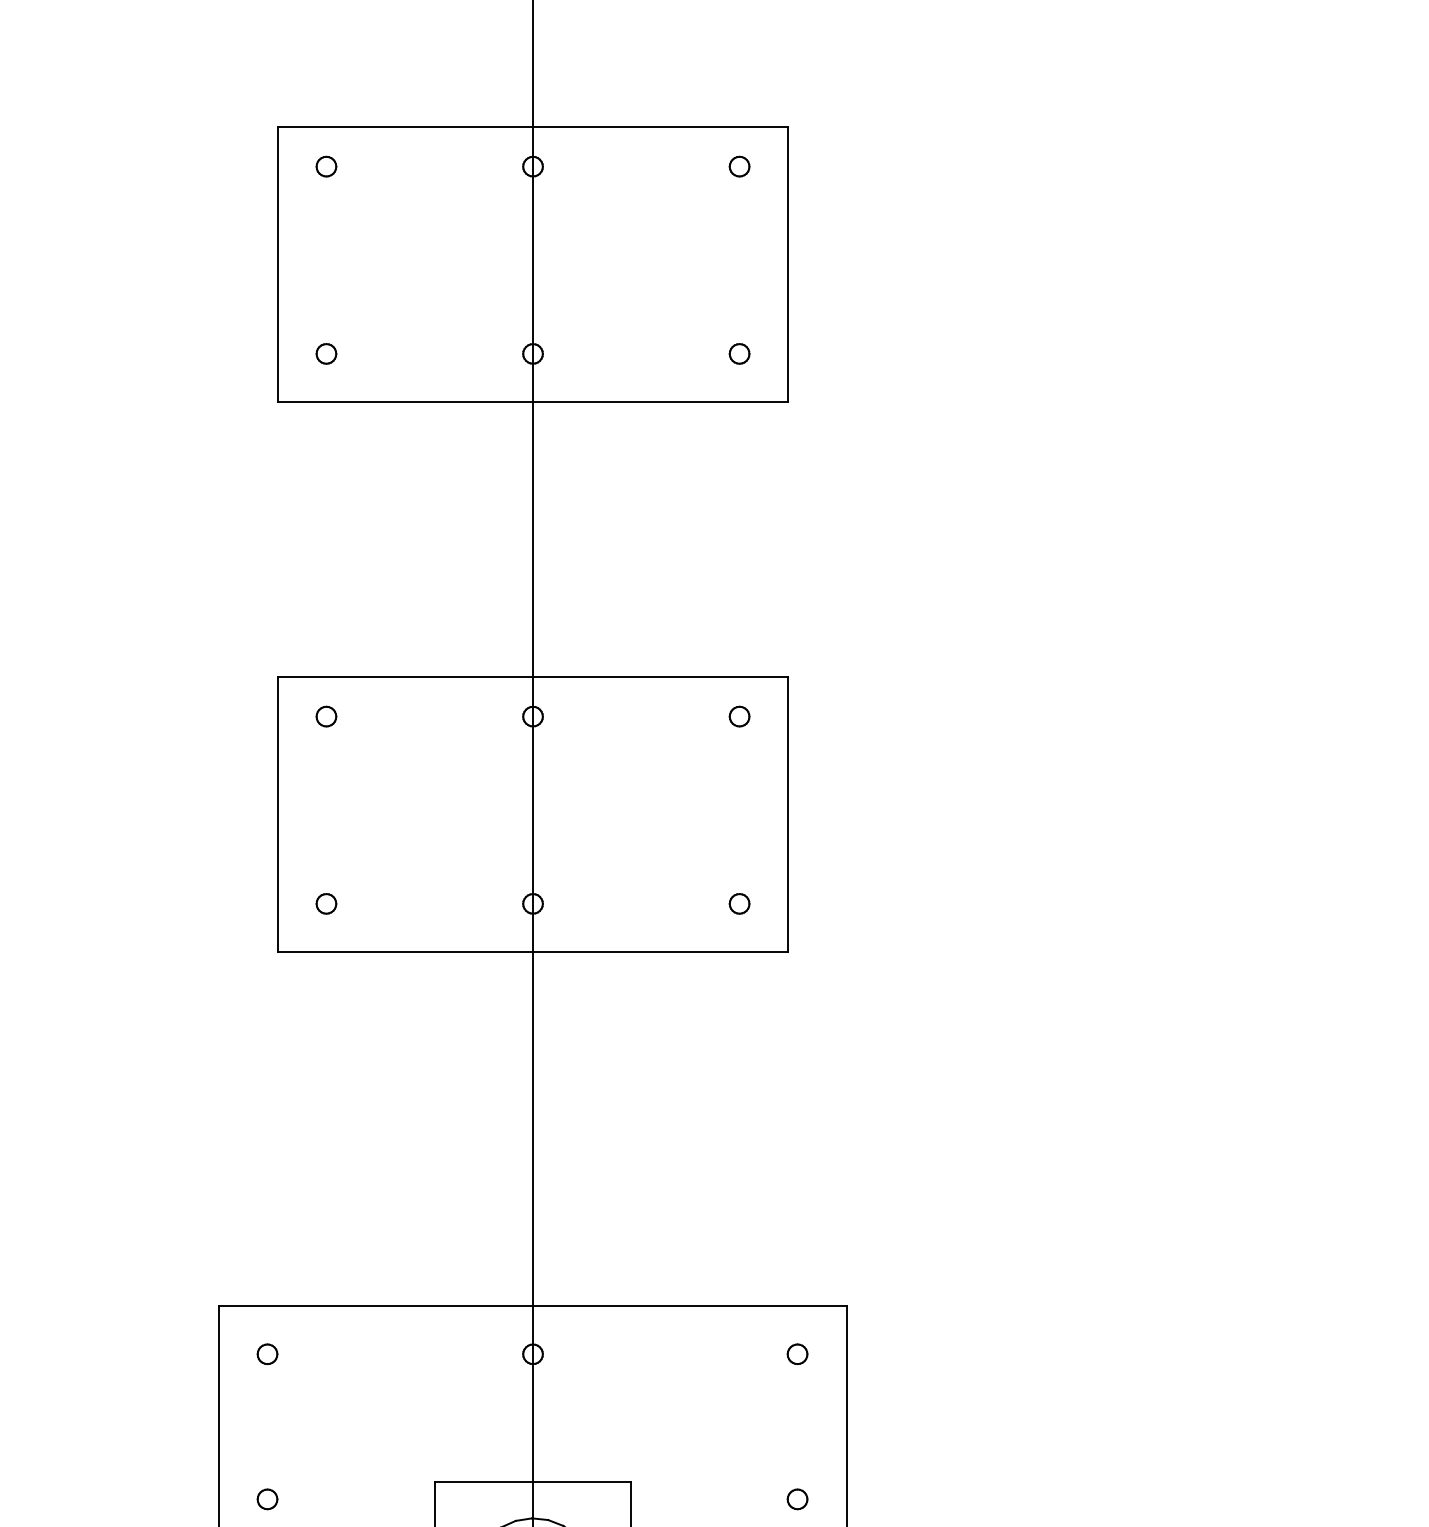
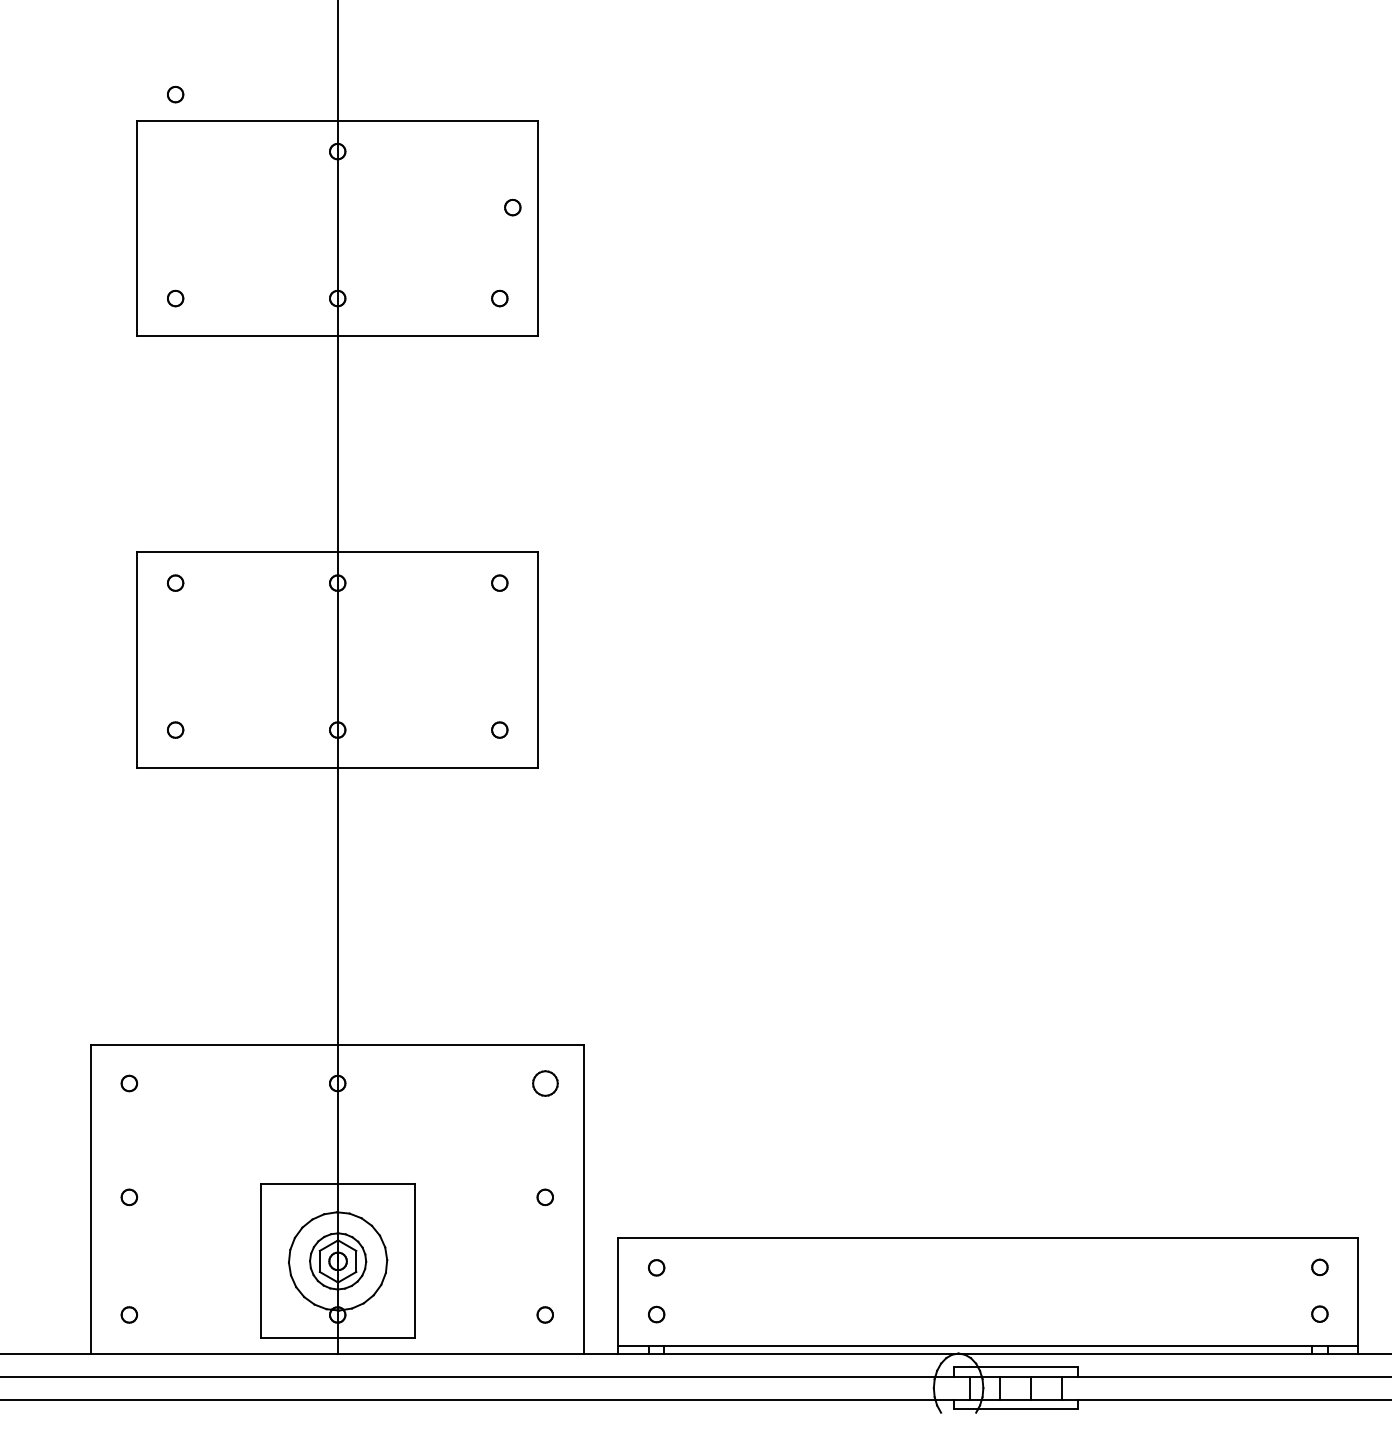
part: (326, 166) -> (175, 94), moved
part: (739, 166) -> (512, 207), moved
part: (796, 1354) -> (544, 1083), size x1.6

